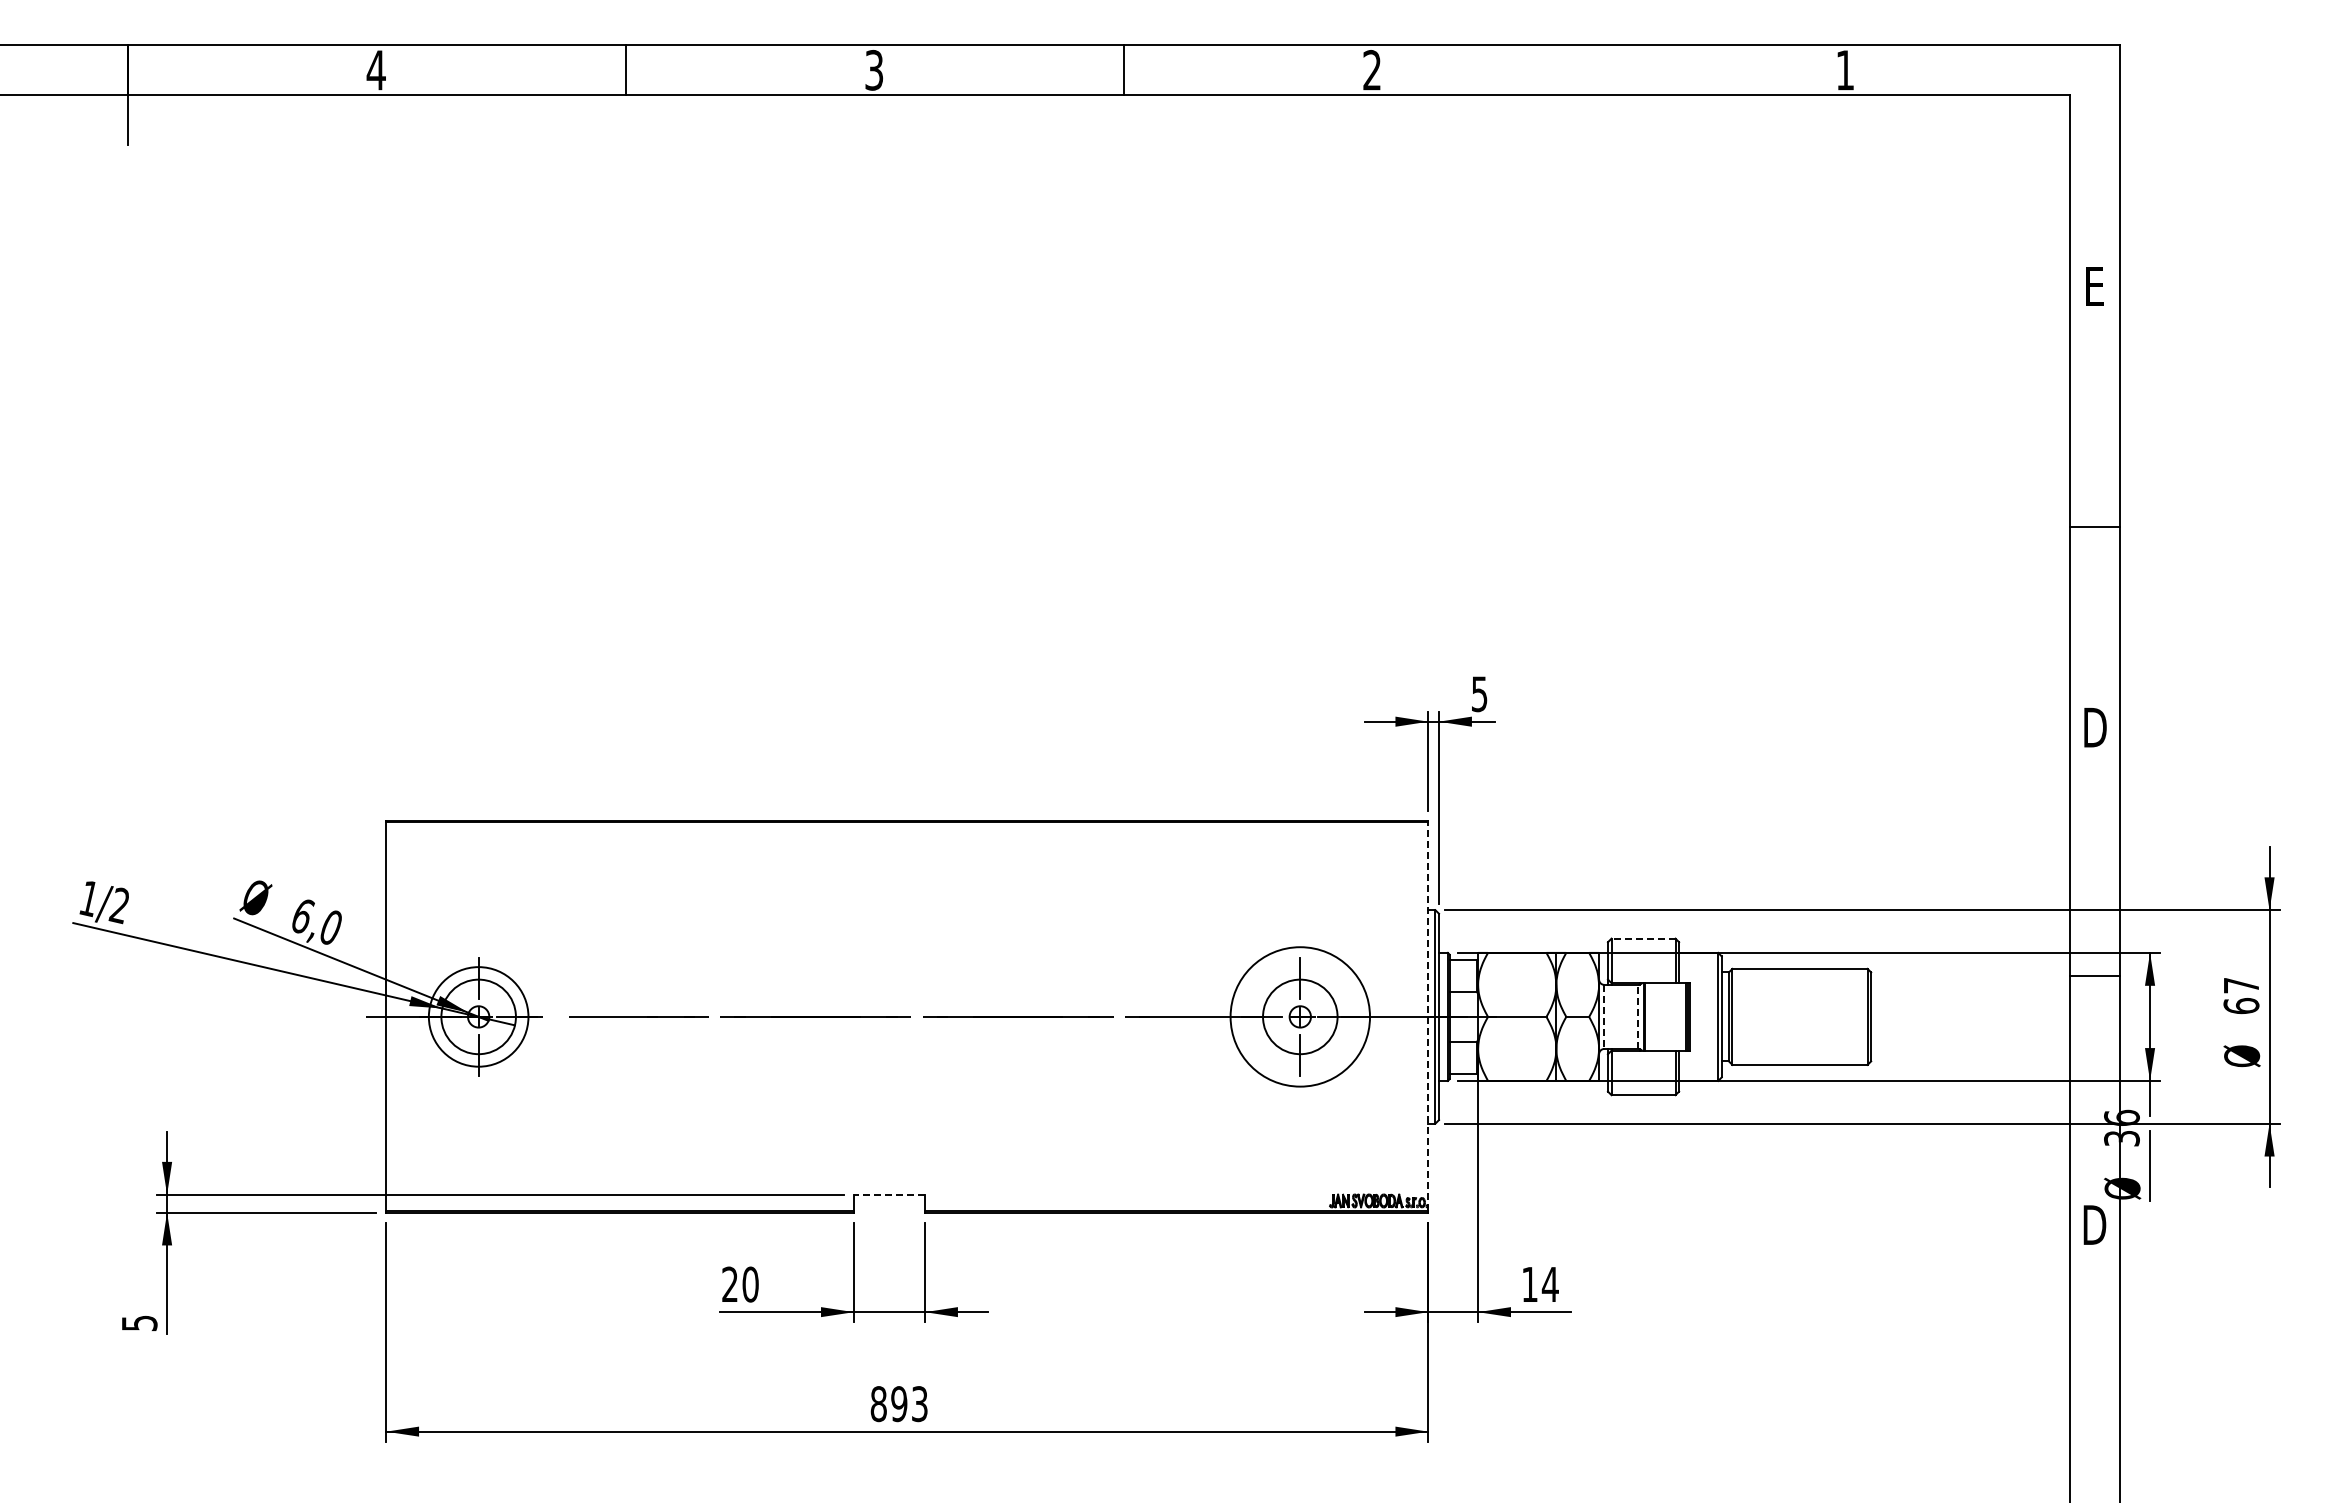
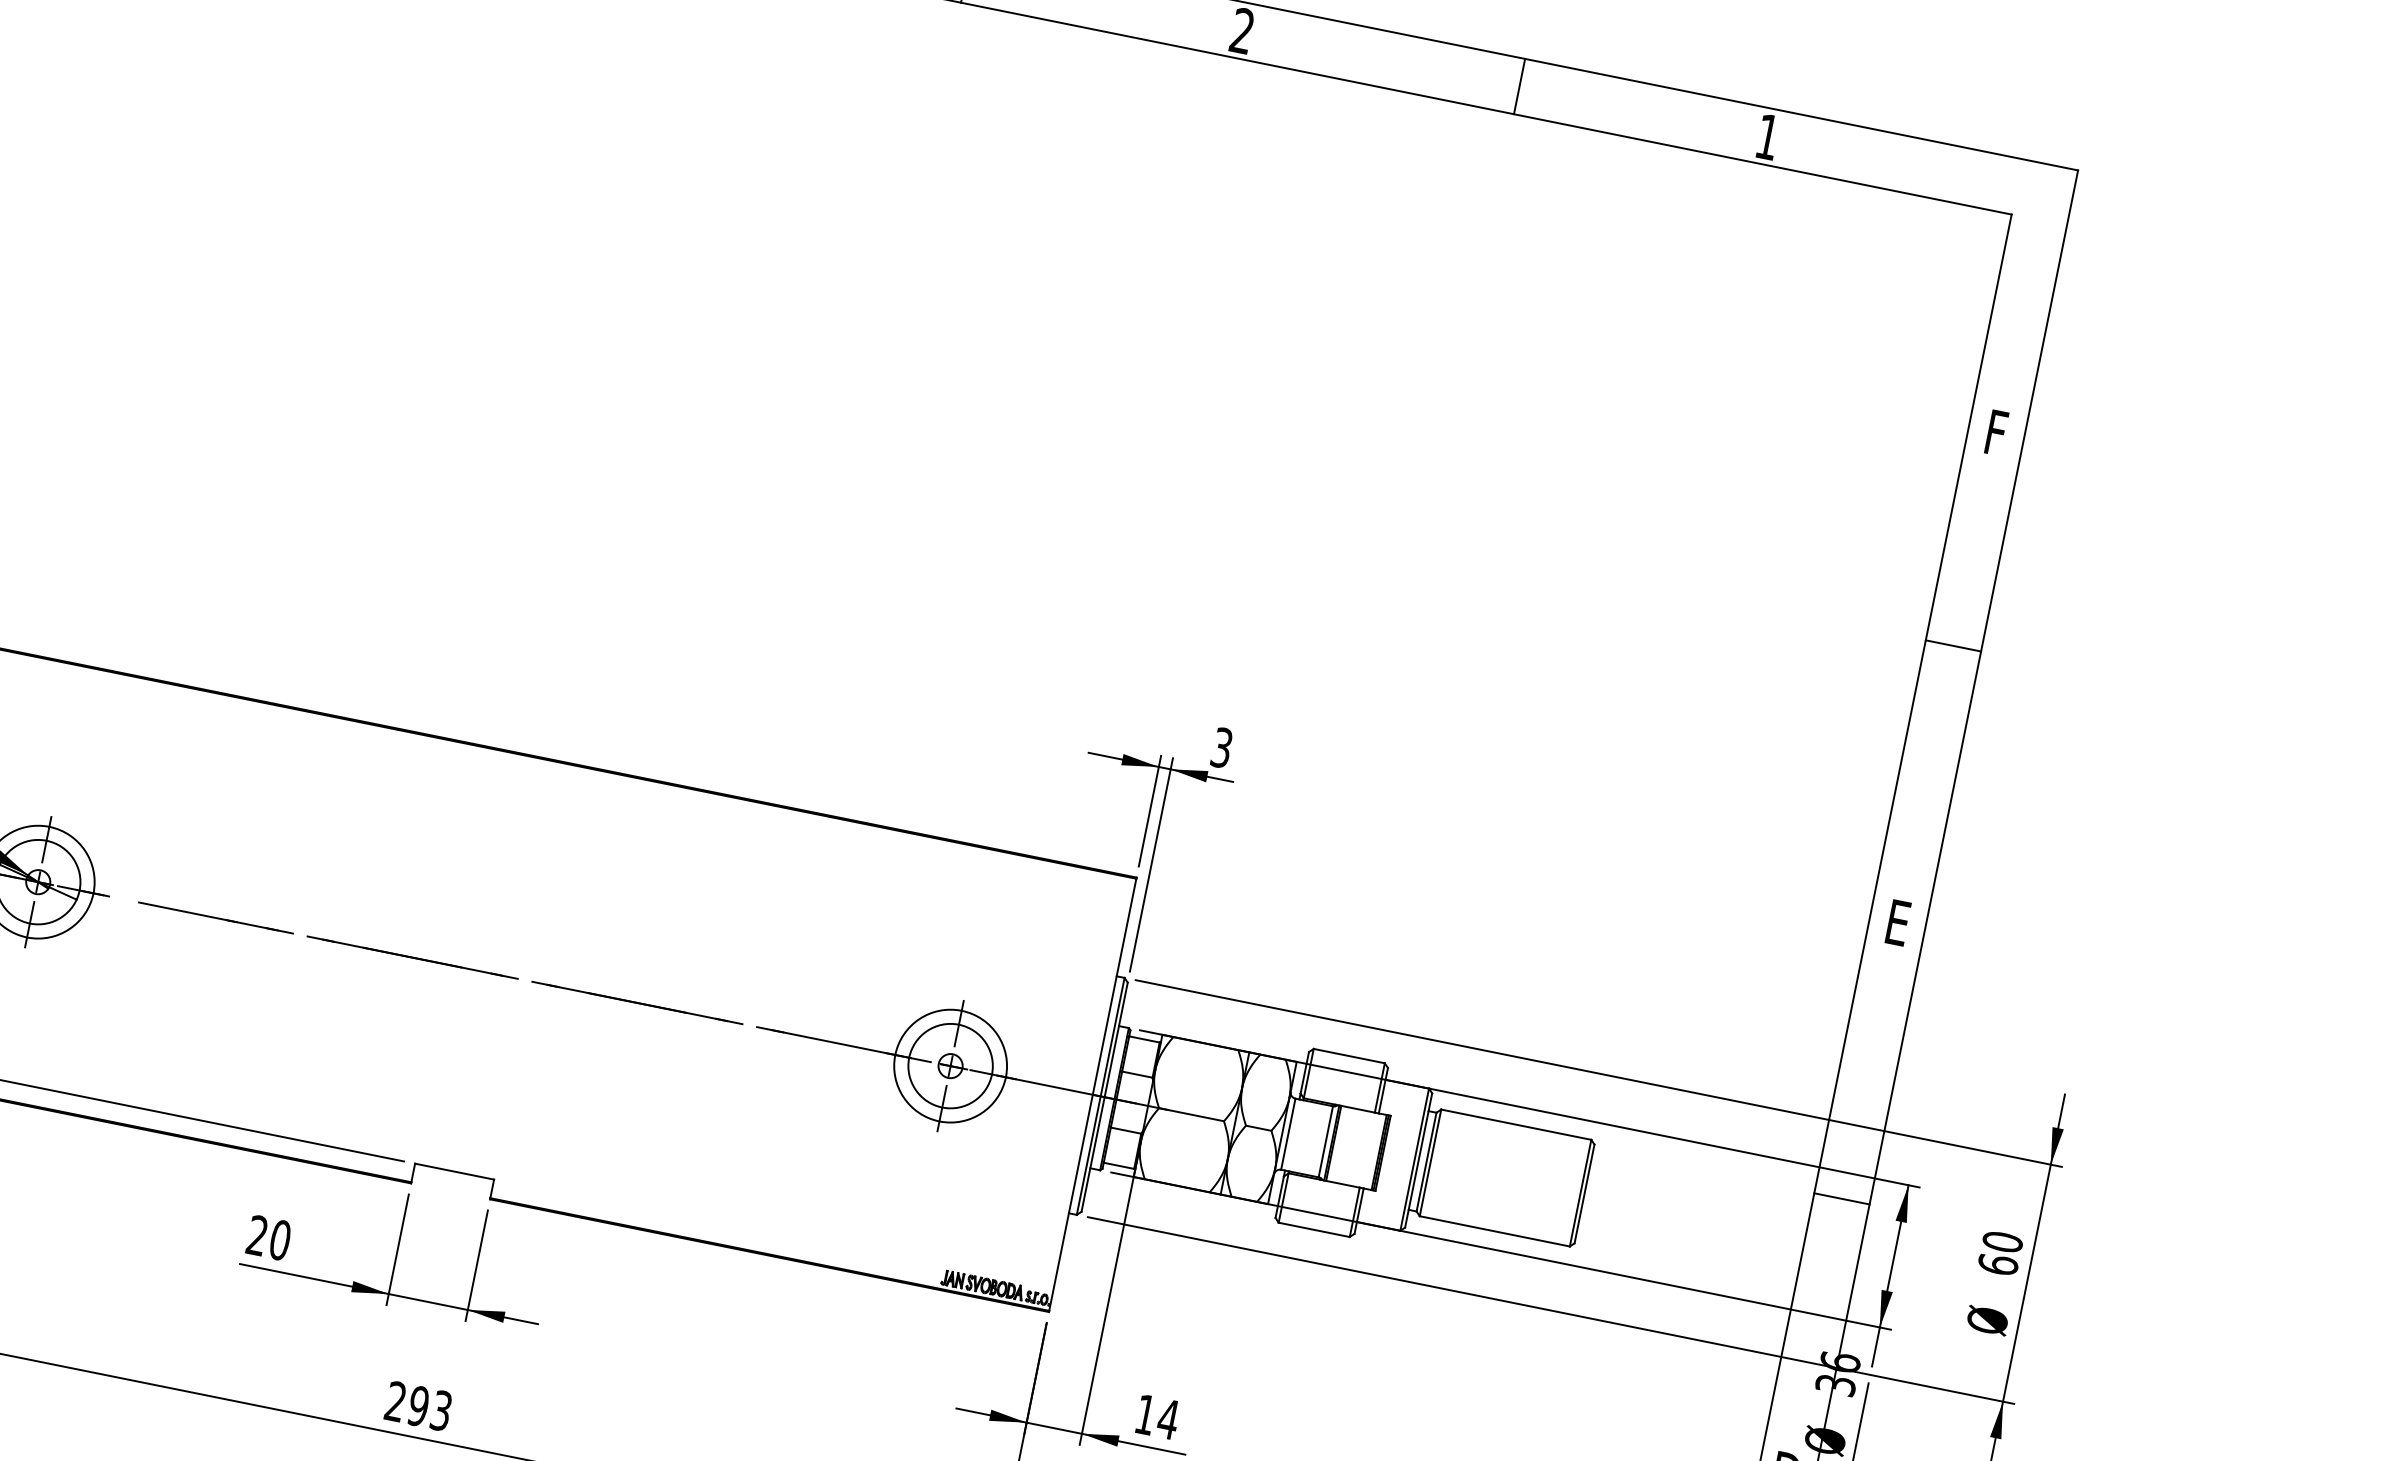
line: (1621, 69) -> (1519, 85), added
text: (2094, 286) -> (1996, 432), E -> F
line: (2094, 527) -> (1953, 646), moved
text: (1479, 693) -> (1222, 747), 5 -> 3
text: (2095, 727) -> (1898, 922), D -> E
line: (1643, 938) -> (1349, 1055), dashed -> solid
text: (2241, 985) -> (2002, 1241), 67 -> 60
circle: (1300, 1016) -> (950, 1065), size x0.71
line: (1428, 1016) -> (1093, 1094), dashed -> solid
line: (1638, 1016) -> (1326, 1141), dashed -> solid
line: (1604, 1017) -> (1288, 1134), dashed -> solid
line: (889, 1194) -> (454, 1171), dashed -> solid
text: (878, 1404) -> (395, 1402), 893 -> 293

